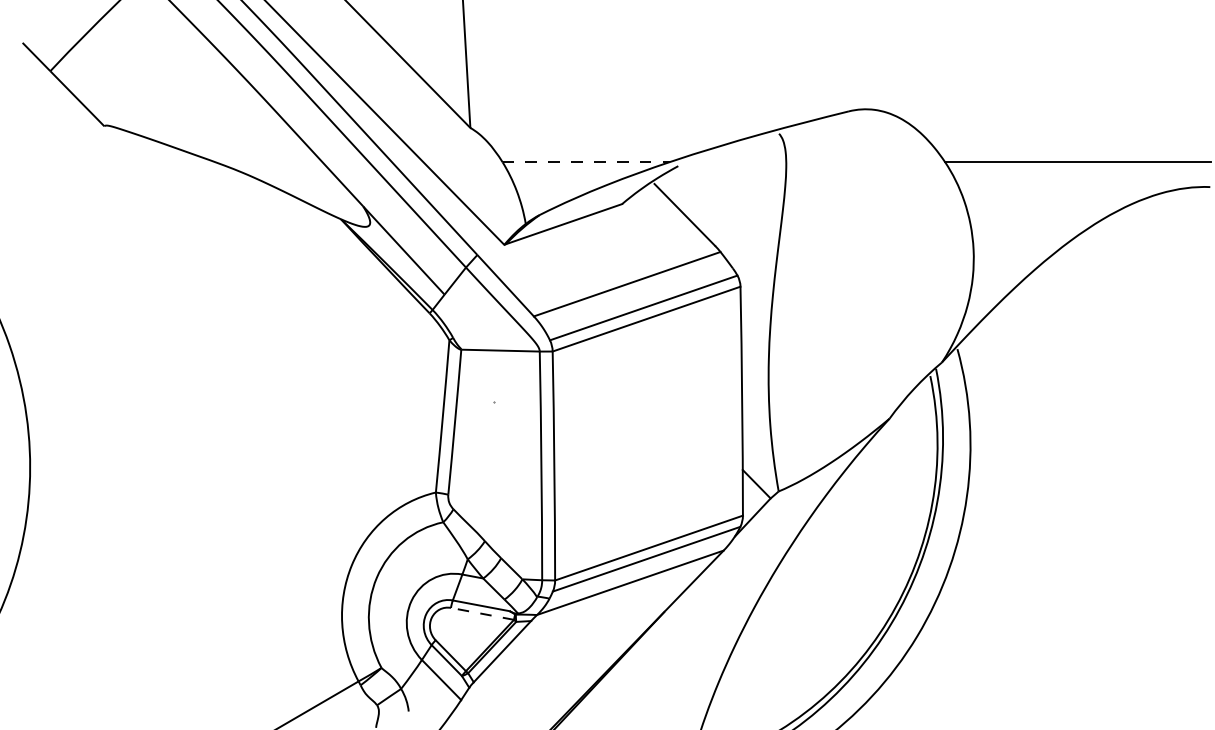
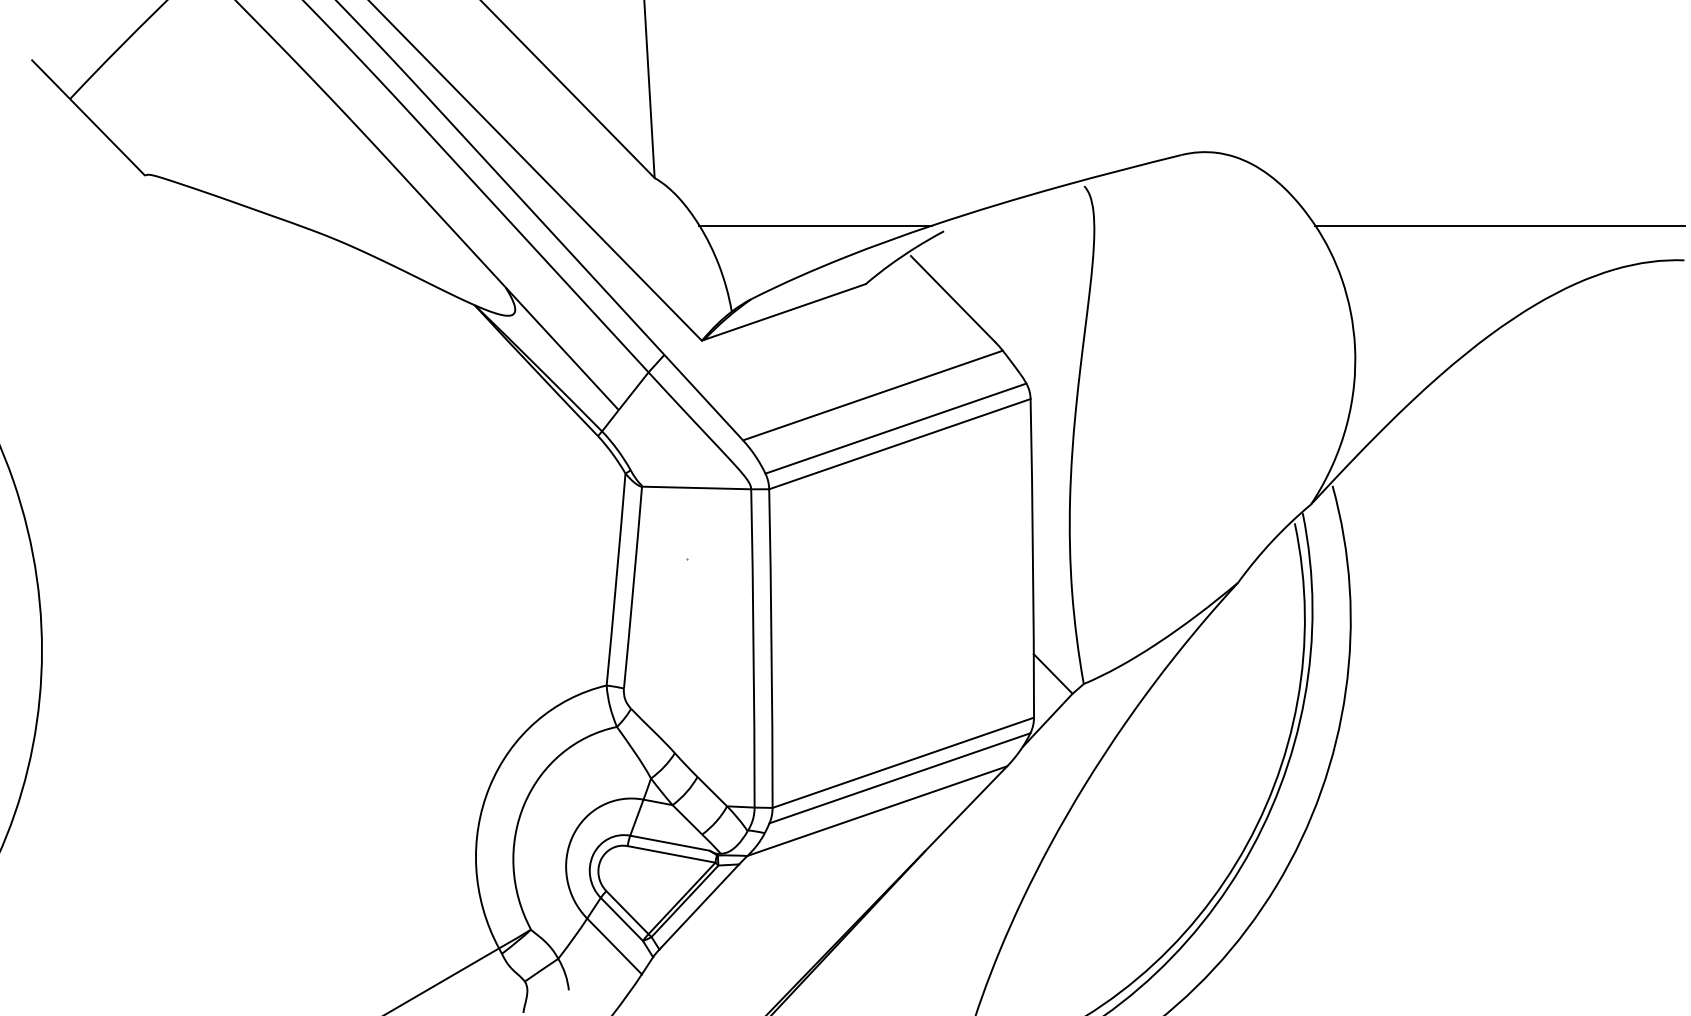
line: (586, 162) -> (816, 226), dashed -> solid
line: (482, 613) -> (671, 853), dashed -> solid

